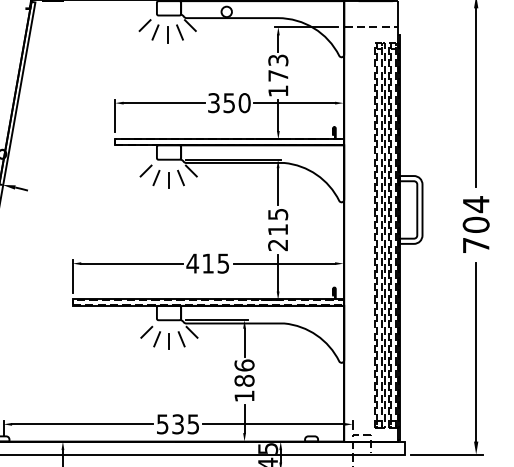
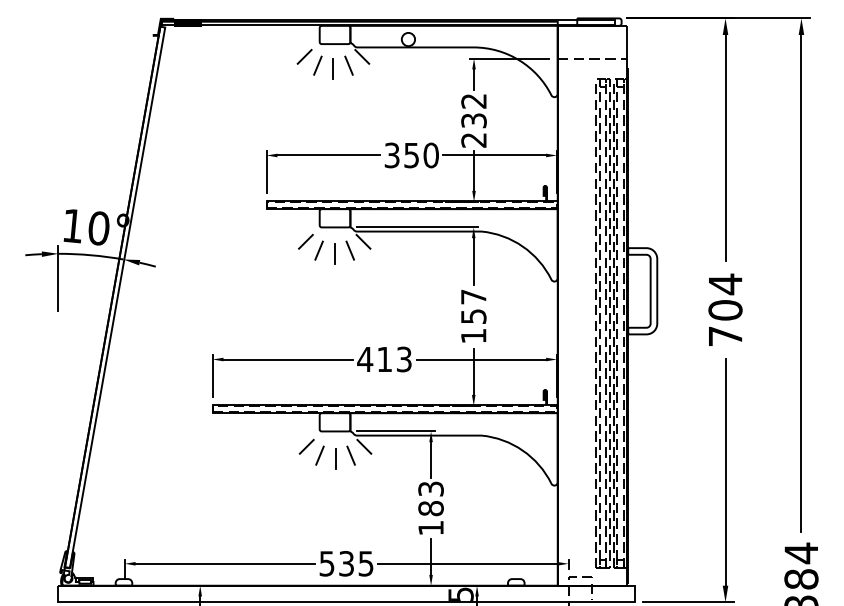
text: (277, 75) -> (473, 120), 173 -> 232
text: (277, 229) -> (473, 316), 215 -> 157
text: (223, 262) -> (404, 358), 415 -> 413
text: (244, 365) -> (430, 488), 186 -> 183

